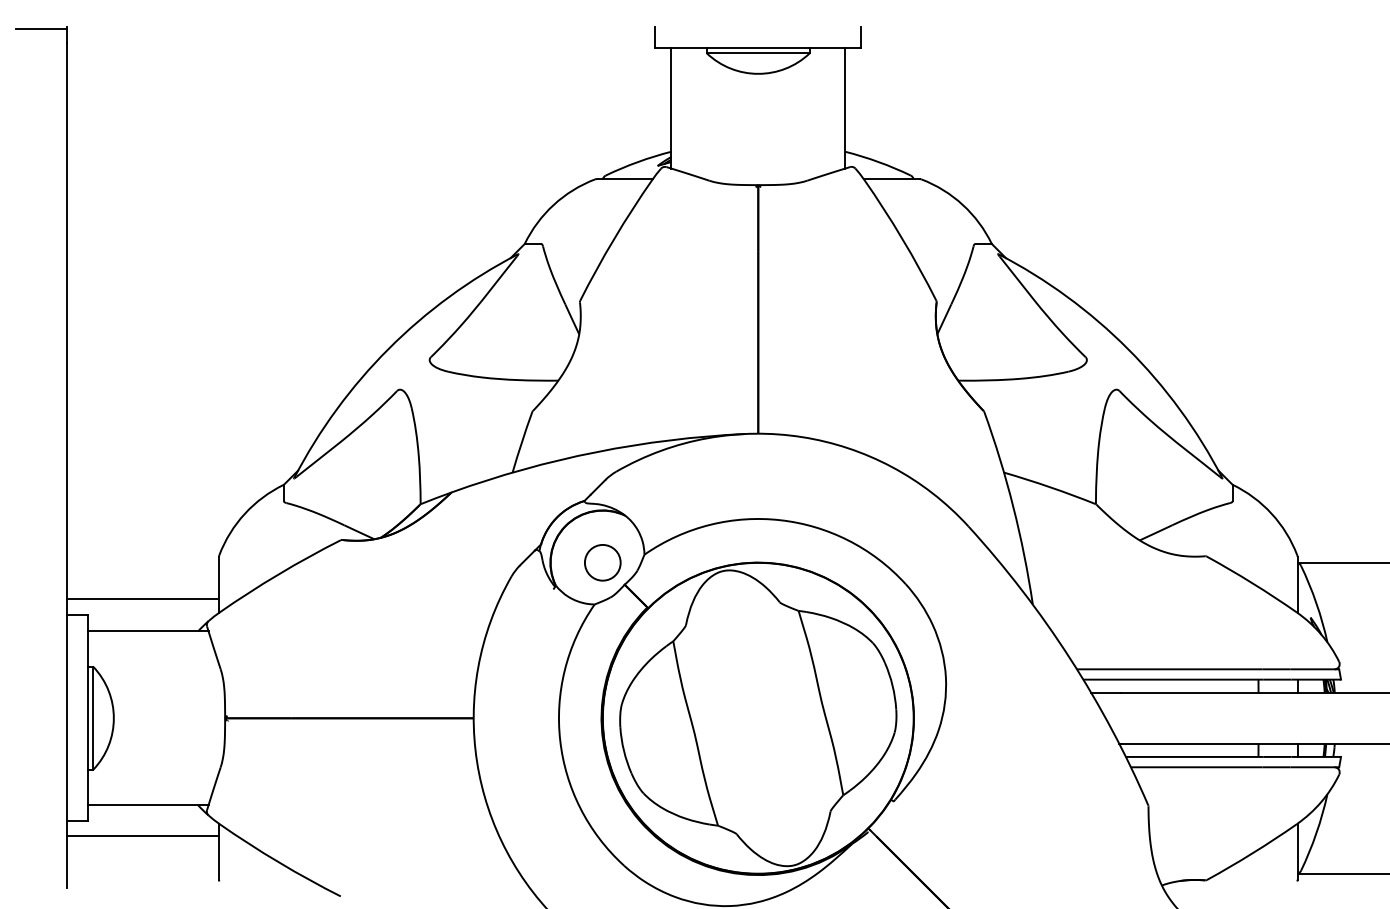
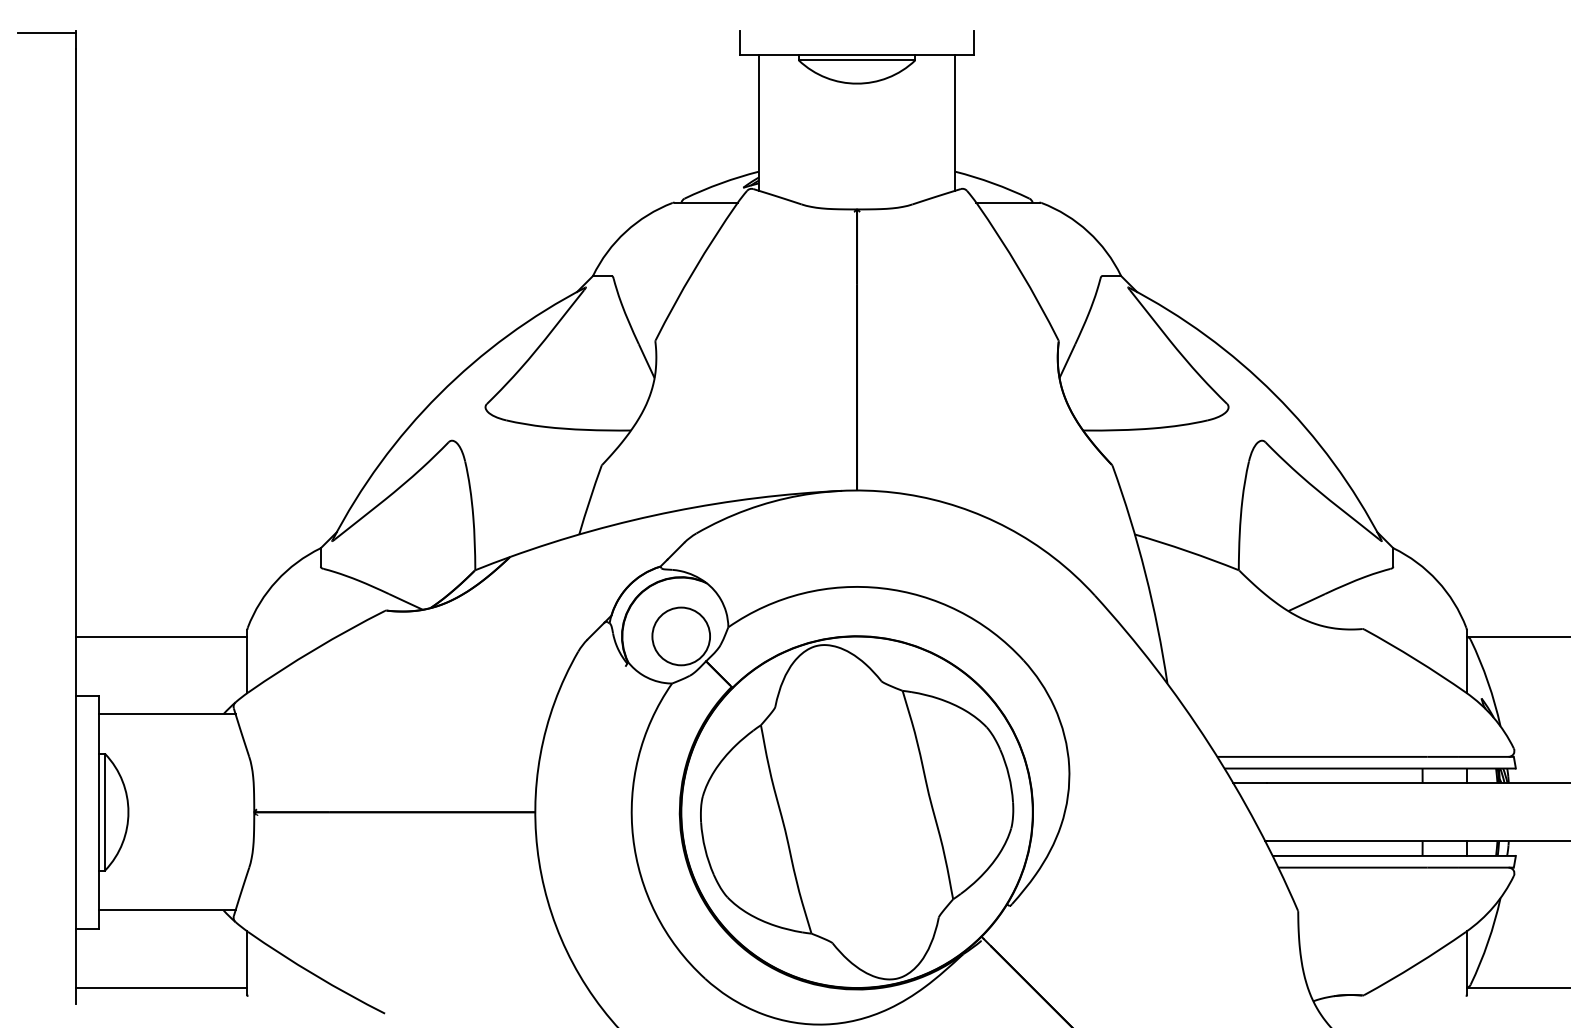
circle: (602, 562) -> (680, 636), size x1.43
line: (143, 598) -> (161, 636), moved
line: (143, 835) -> (161, 987), moved

